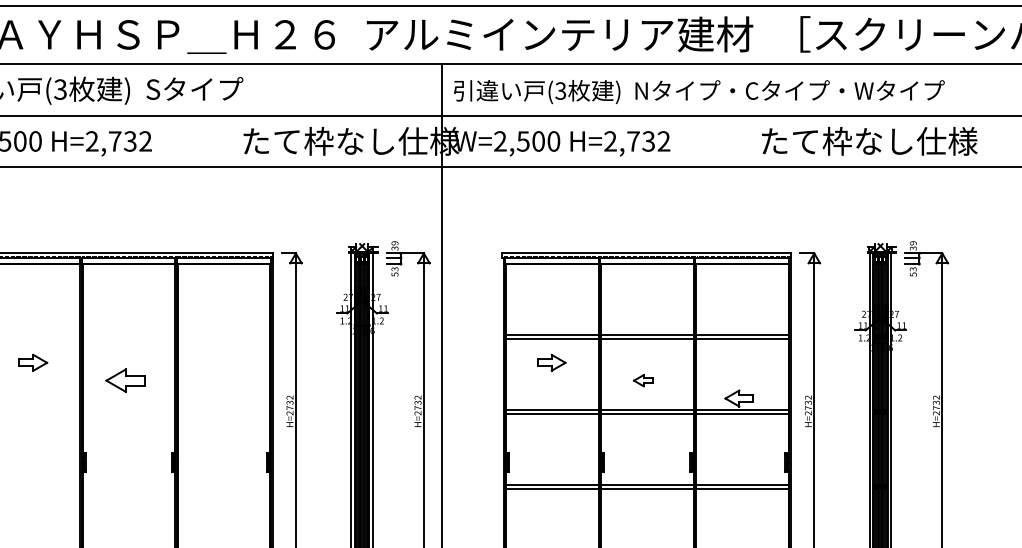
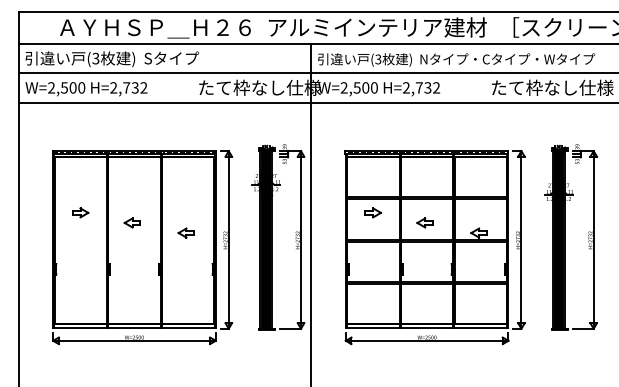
part: (123, 379) -> (131, 222), size x0.71
part: (642, 379) -> (424, 222), size x1.43
part: (219, 397) -> (185, 232), added

